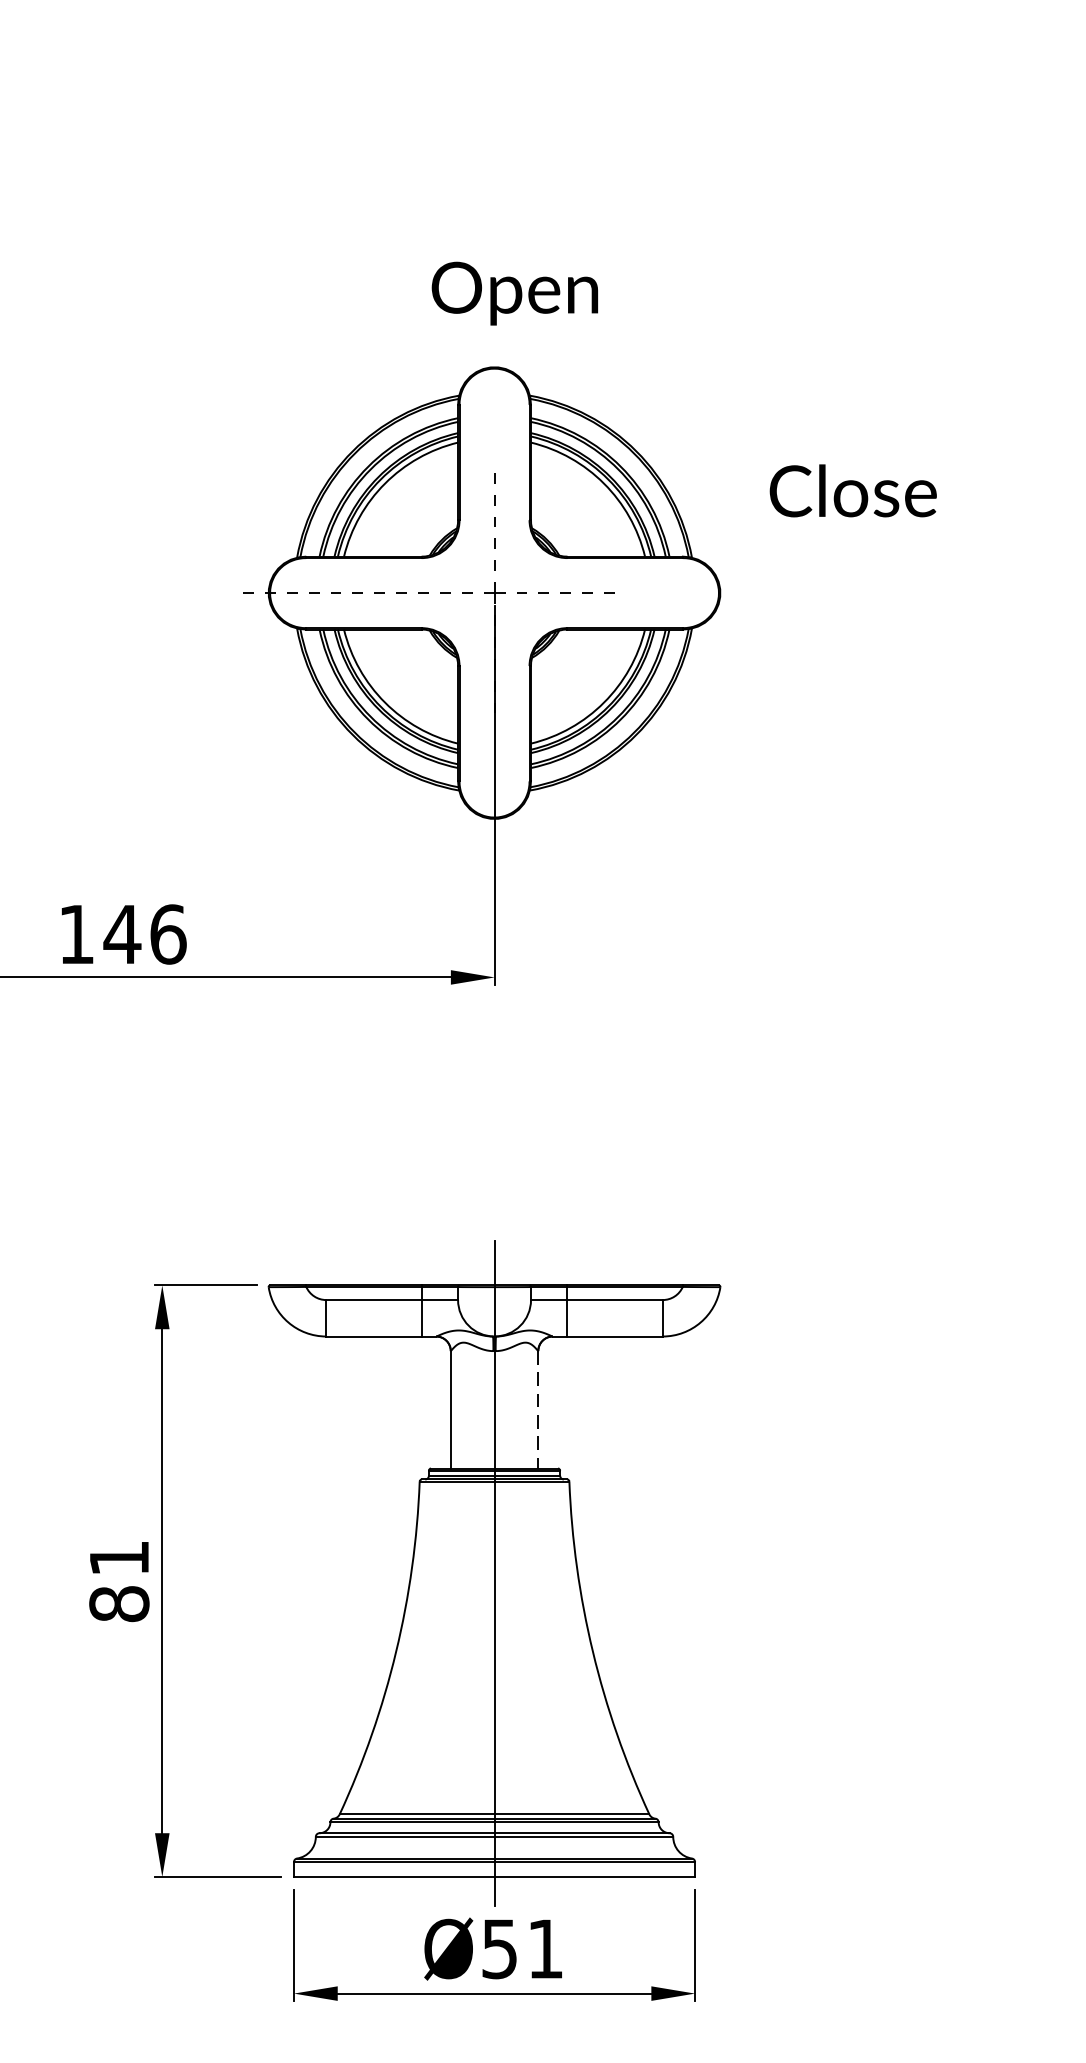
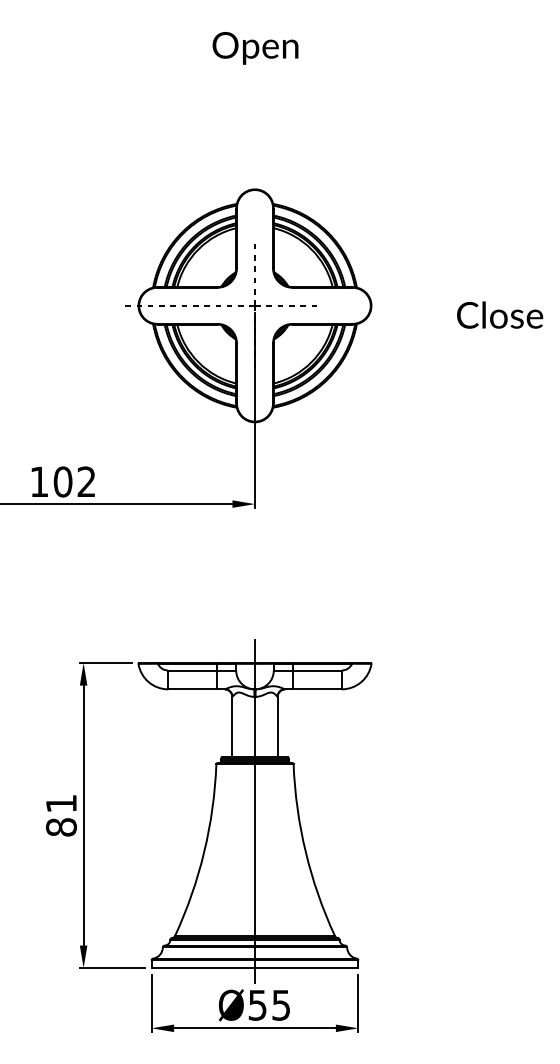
text: (514, 293) -> (255, 48), moved
text: (854, 489) -> (500, 314), moved
text: (144, 933) -> (74, 481), 146 -> 102
line: (538, 1410) -> (277, 727), dashed -> solid
text: (543, 1949) -> (280, 1005), Ø51 -> Ø55

